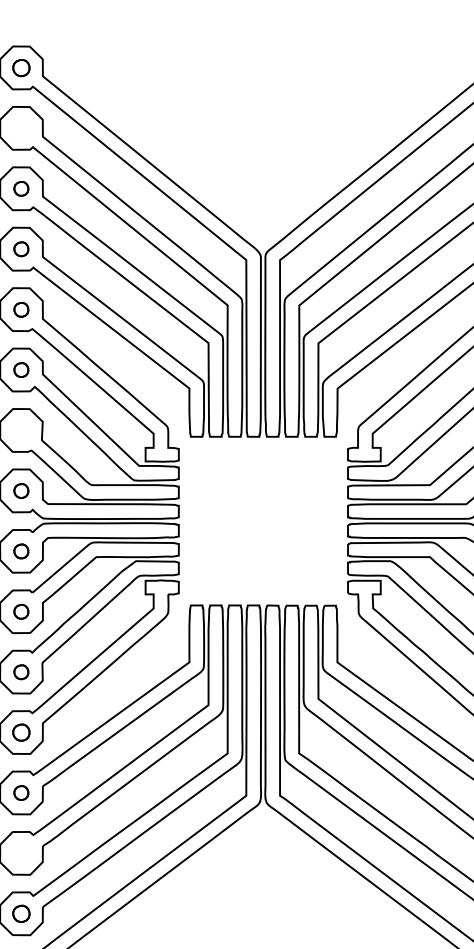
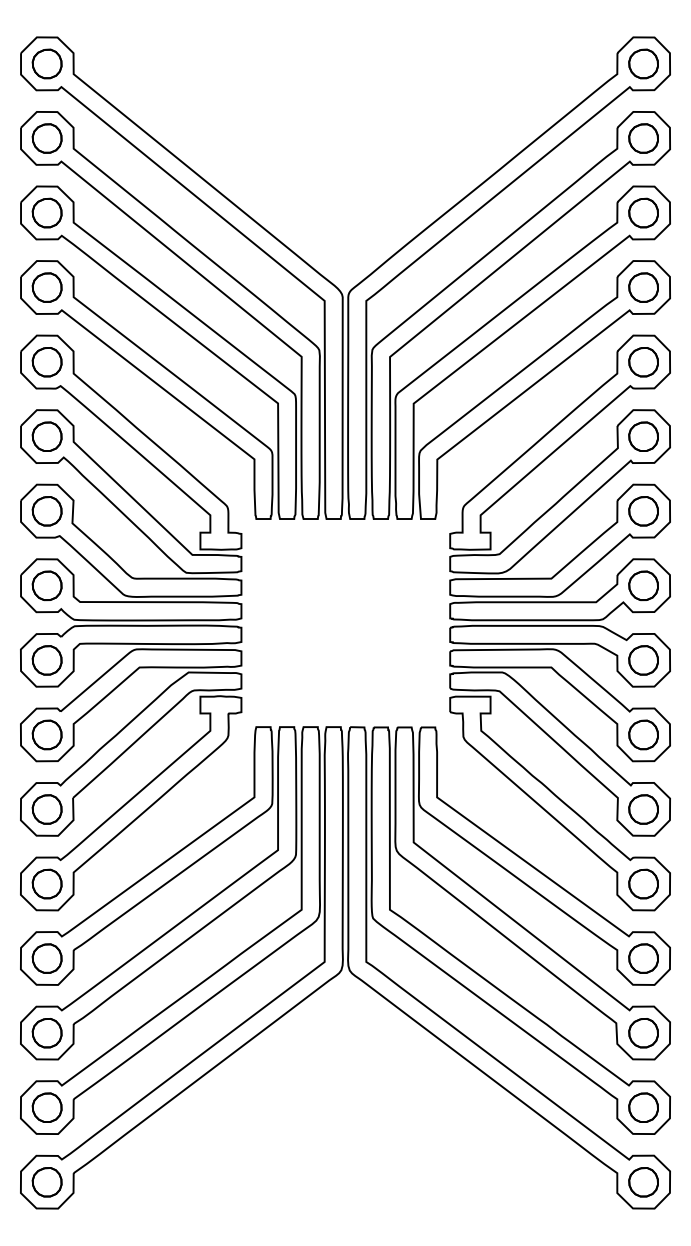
part: (20, 67) -> (46, 63), size x1.43
part: (20, 128) -> (46, 138), added
part: (20, 188) -> (46, 212), size x1.67
part: (20, 249) -> (46, 287), size x1.67
part: (20, 309) -> (46, 362), size x1.67
part: (20, 369) -> (46, 436), size x1.67
part: (20, 430) -> (46, 511), added
part: (20, 490) -> (46, 585), size x1.67
part: (20, 551) -> (46, 660), size x1.67
part: (20, 611) -> (46, 734), size x1.67
part: (20, 672) -> (46, 809), size x1.67
part: (20, 732) -> (46, 883), size x1.43
part: (20, 792) -> (46, 958), size x1.67
part: (20, 853) -> (46, 1033), added
part: (20, 913) -> (46, 1107), size x1.43

